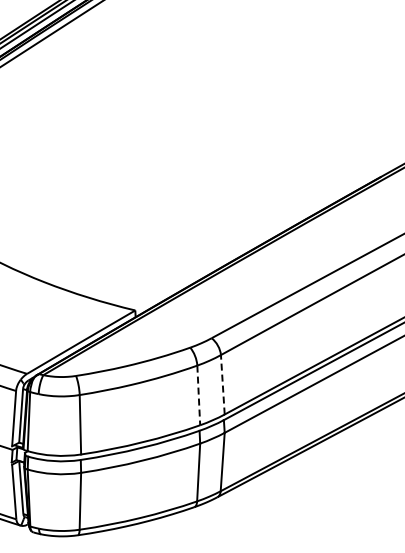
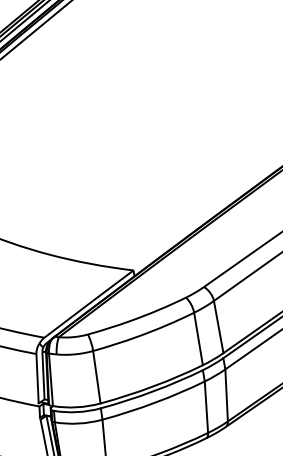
line: (222, 384) -> (218, 326), dashed -> solid
line: (198, 395) -> (198, 339), dashed -> solid

